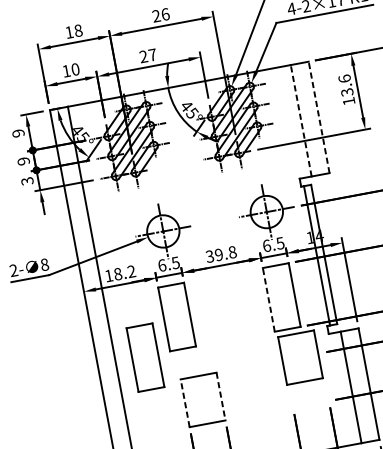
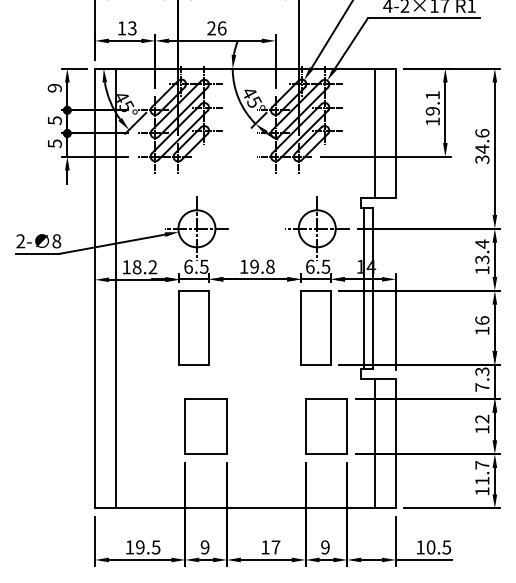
text: (152, 55) -> (221, 28), 27 -> 26
text: (75, 69) -> (132, 28), 10 -> 13
text: (345, 85) -> (432, 103), 13.6 -> 19.1
line: (318, 117) -> (395, 133), dashed -> solid
line: (301, 120) -> (375, 133), dashed -> solid
text: (23, 161) -> (54, 120), 9 -> 5
text: (27, 181) -> (54, 143), 3 -> 5
text: (209, 256) -> (243, 266), 39.8 -> 19.8
line: (269, 299) -> (301, 327), dashed -> solid
part: (144, 357) -> (149, 366), removed
part: (300, 357) -> (326, 426), moved
line: (221, 396) -> (227, 426), dashed -> solid
line: (185, 403) -> (185, 426), dashed -> solid

